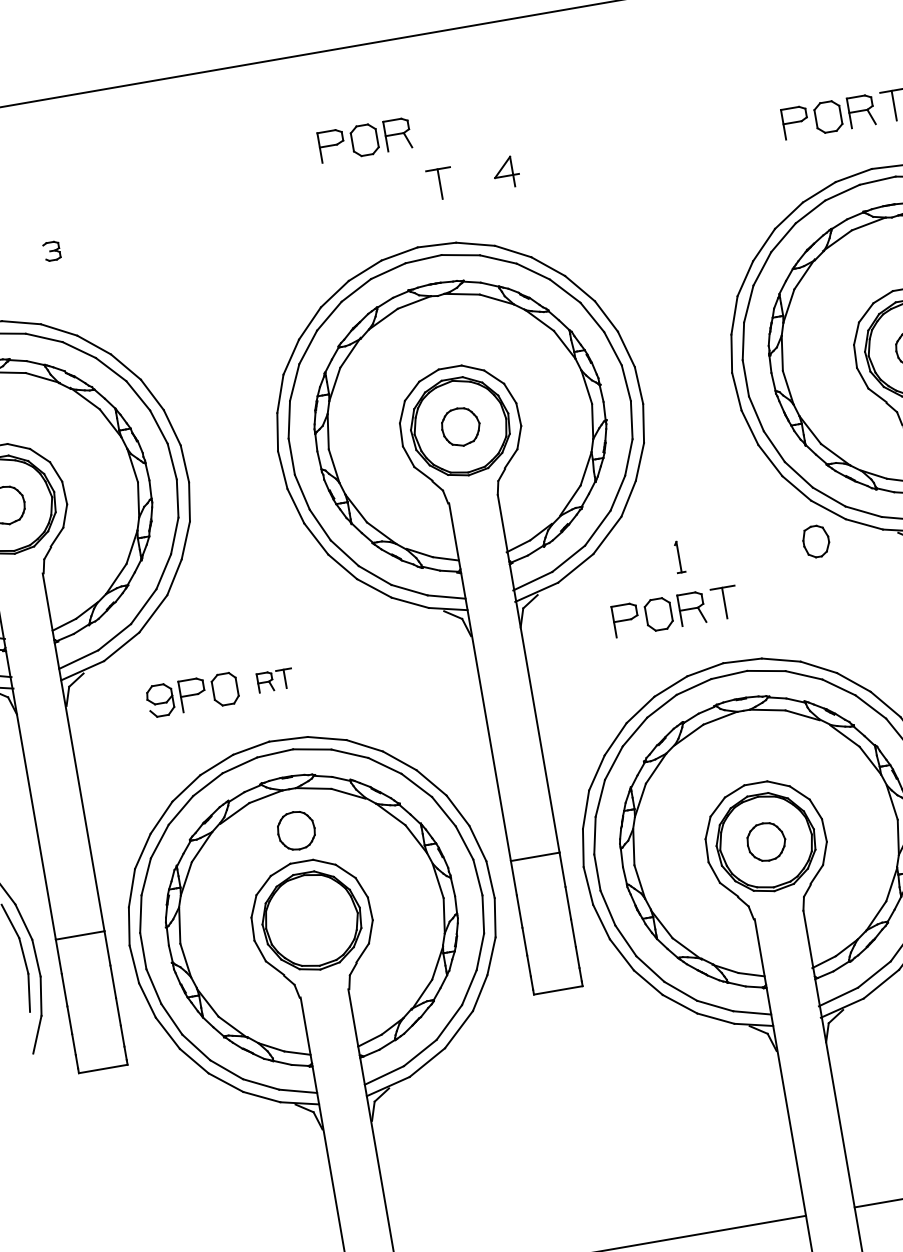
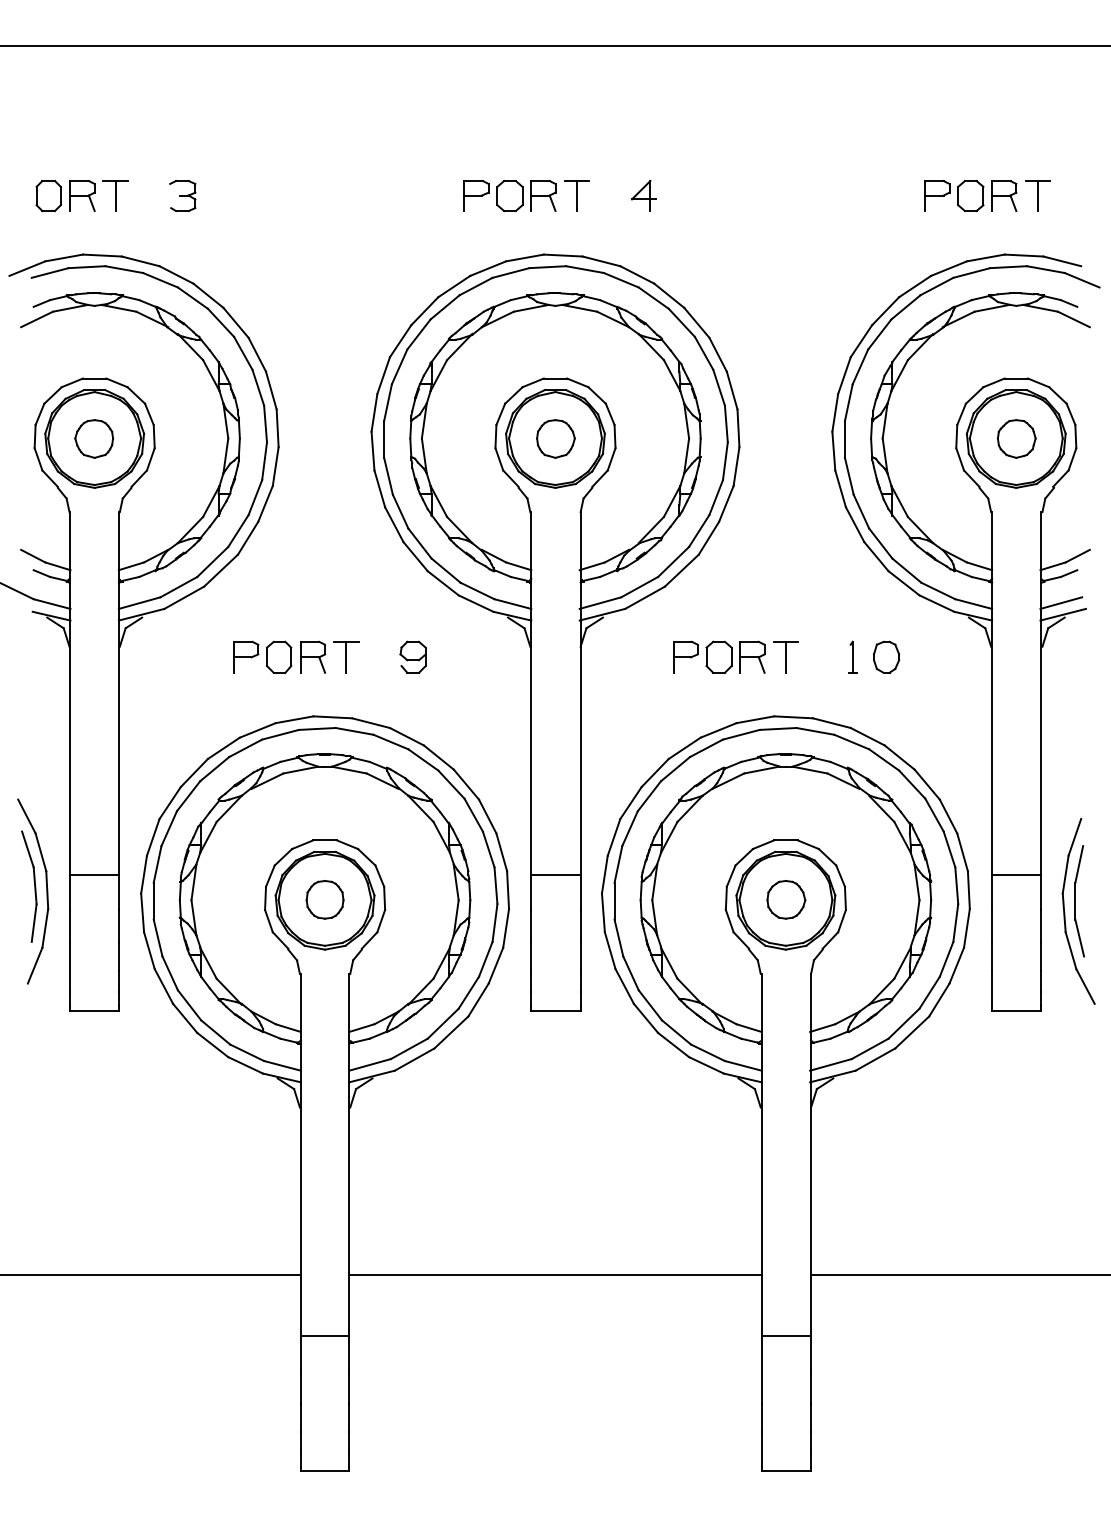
part: (364, 140) -> (509, 196), moved
part: (51, 251) -> (182, 196), size x1.67
part: (816, 540) -> (886, 656), moved
part: (678, 556) -> (852, 656), moved
part: (274, 679) -> (329, 656), size x1.67
part: (159, 699) -> (412, 656), moved
part: (295, 830) -> (324, 899), moved

